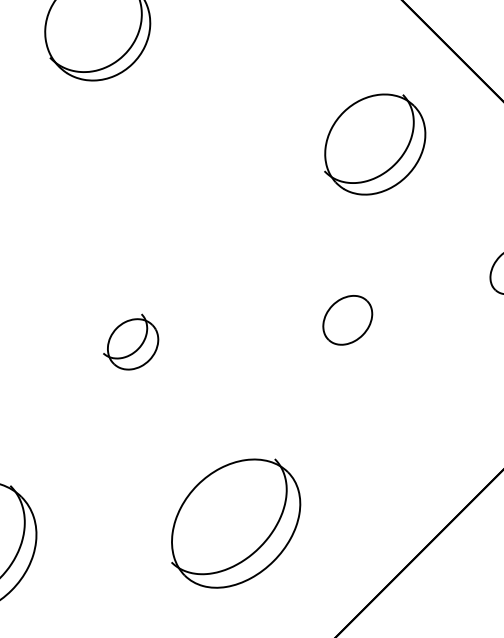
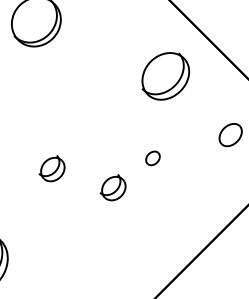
part: (346, 320) -> (152, 158), size x0.6
part: (260, 382) -> (112, 187), added
part: (235, 522) -> (100, 252), removed

